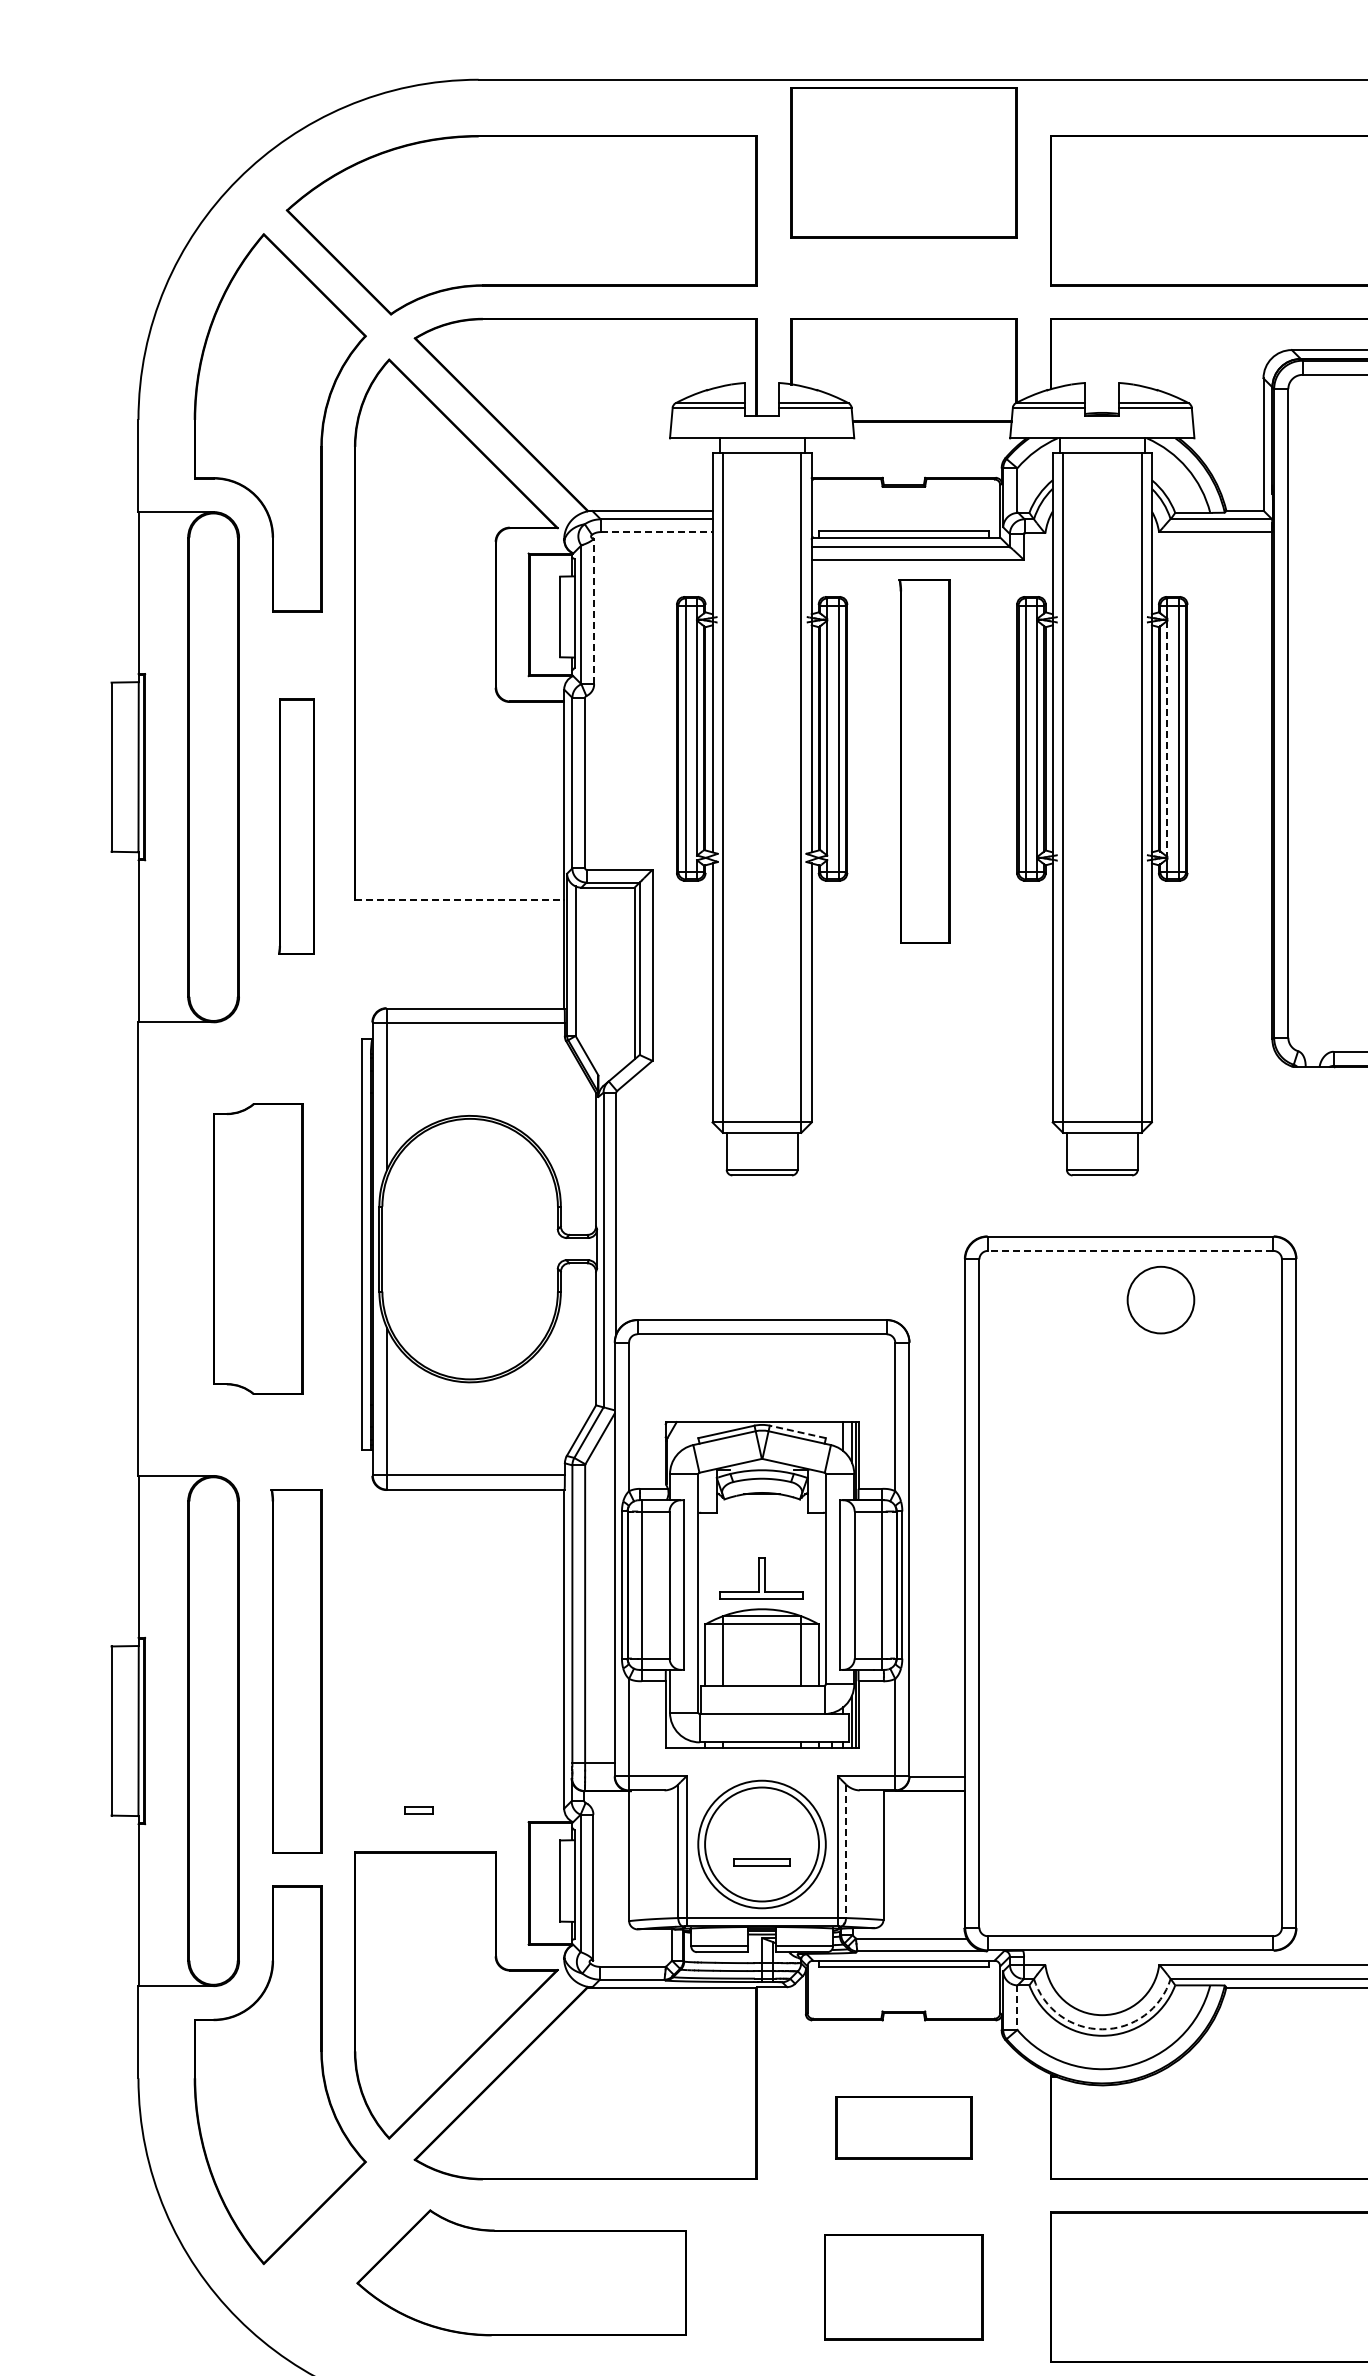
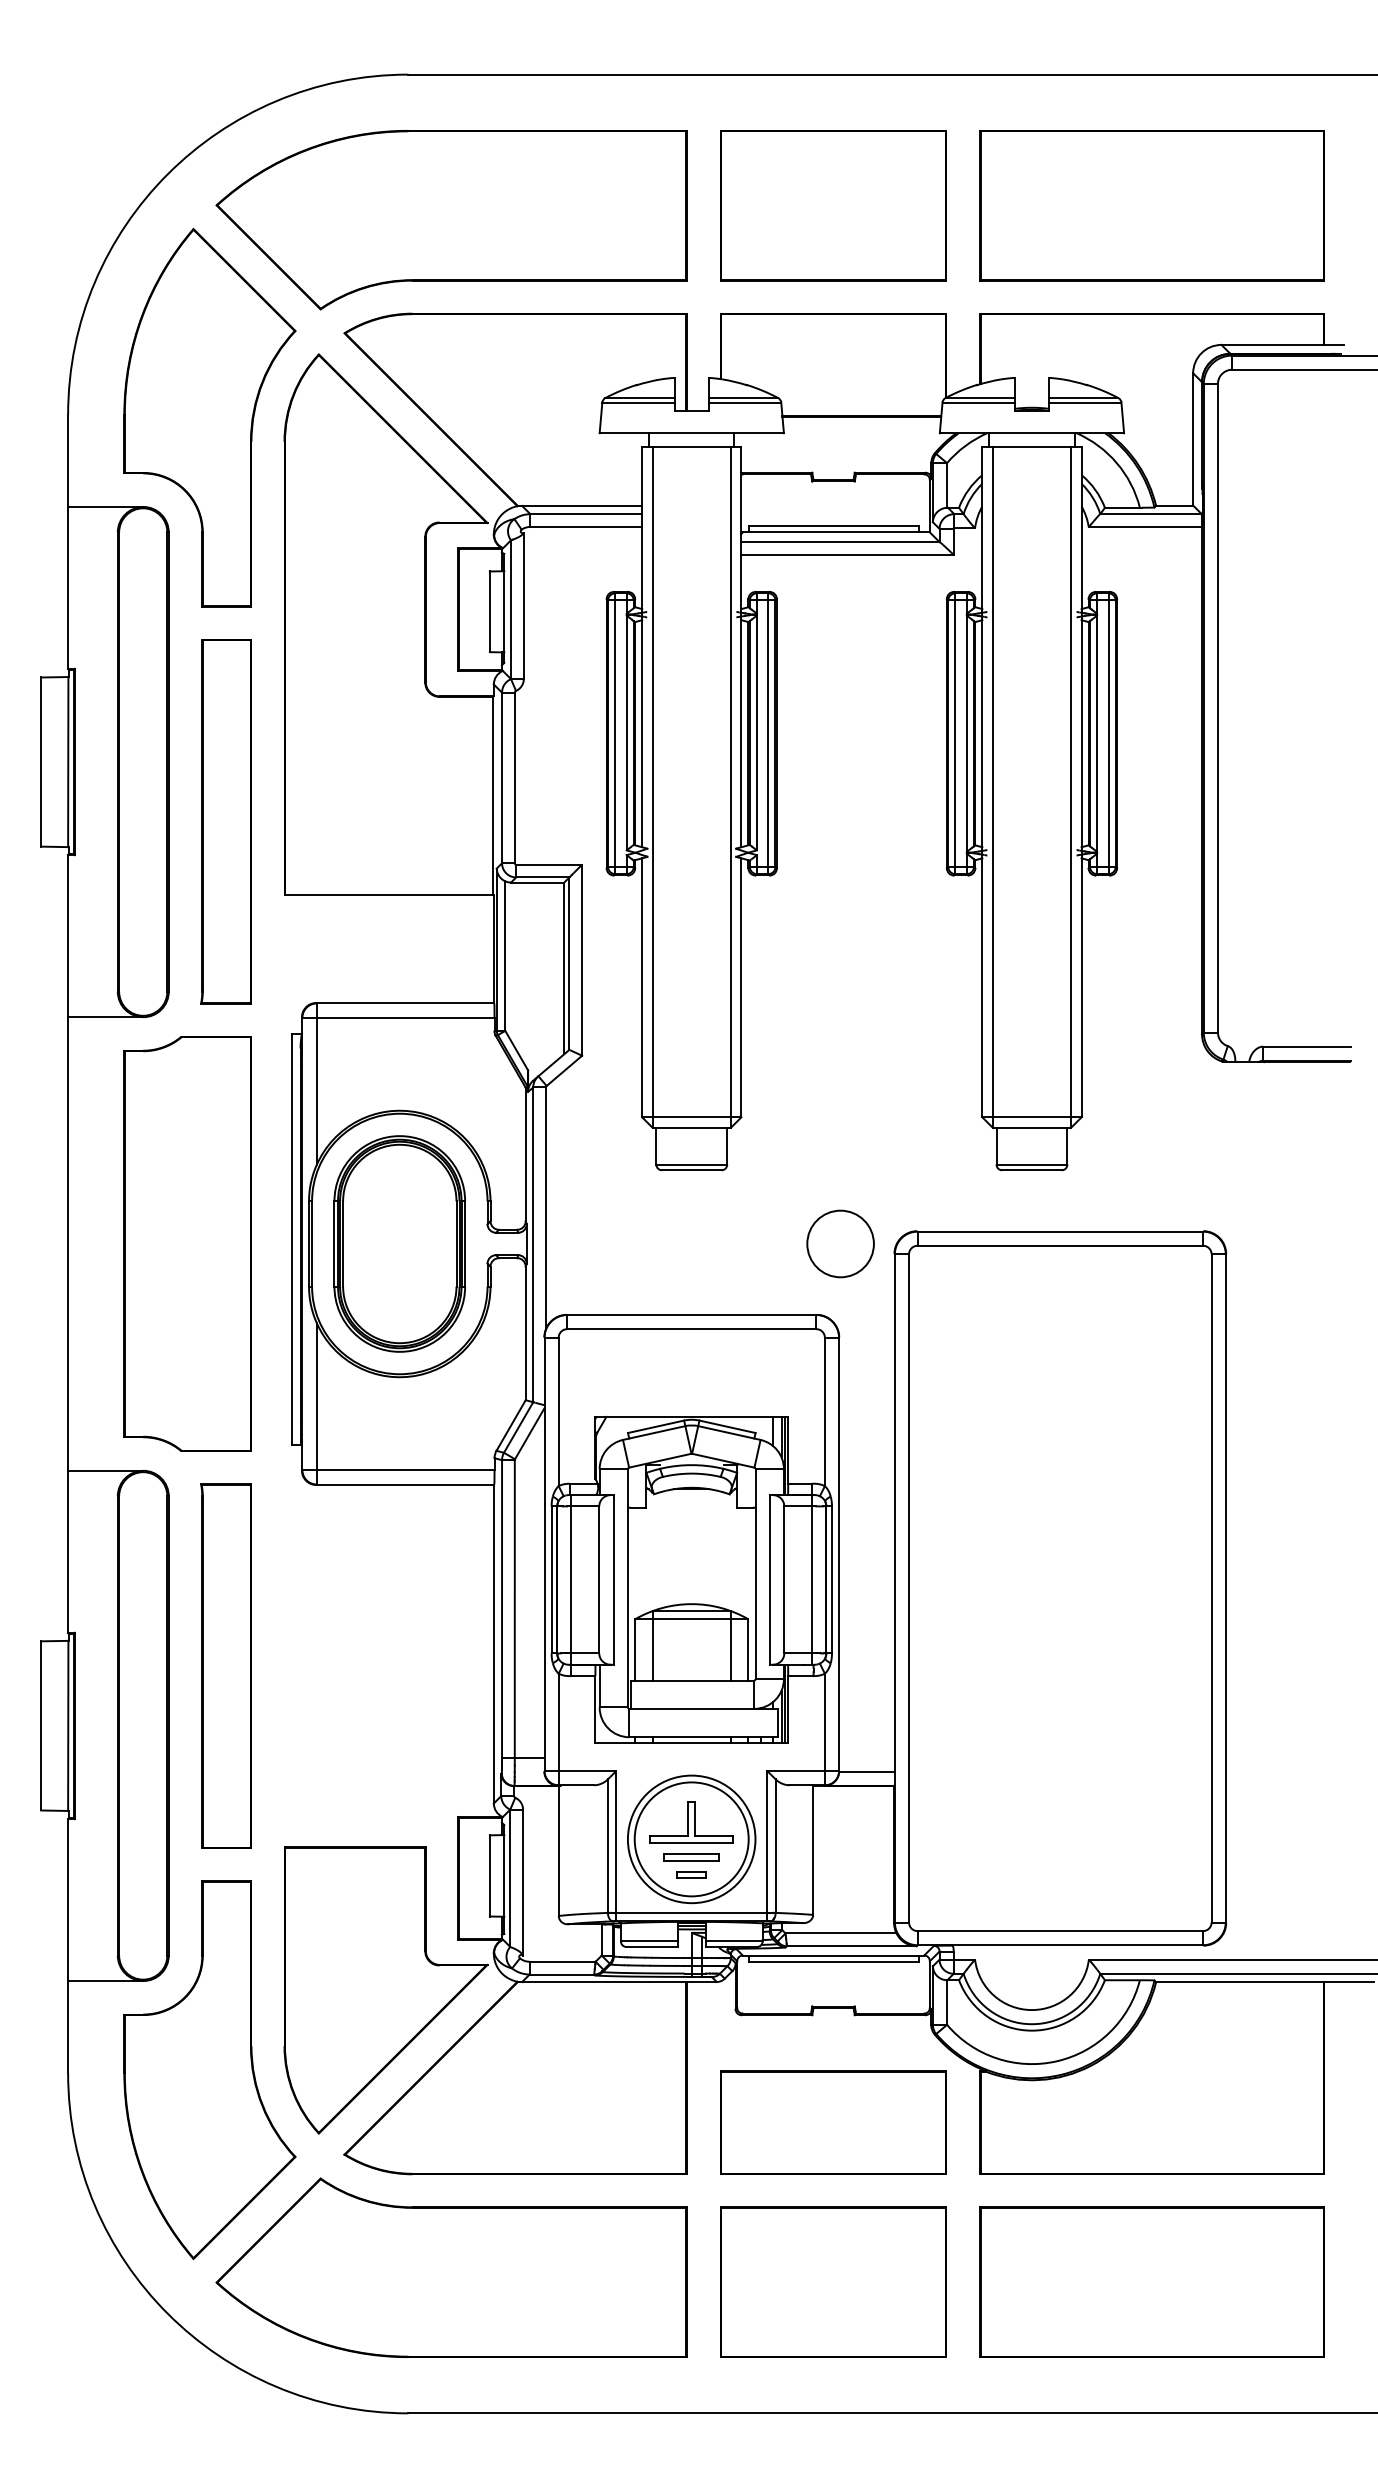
part: (903, 162) -> (833, 205), moved
line: (656, 531) -> (586, 526), dashed -> solid
line: (593, 610) -> (523, 605), dashed -> solid
line: (1167, 739) -> (1097, 734), dashed -> solid
part: (923, 760) -> (853, 755), removed
part: (295, 826) -> (225, 821), size x1.43
line: (459, 900) -> (389, 895), dashed -> solid
part: (257, 1248) -> (187, 1243), size x1.43
part: (469, 1248) -> (399, 1243), added
line: (1130, 1250) -> (1060, 1245), dashed -> solid
circle: (1160, 1299) -> (840, 1243), moved
line: (797, 1431) -> (727, 1426), dashed -> solid
part: (761, 1578) -> (691, 1822), moved
part: (418, 1809) -> (691, 1874), moved
line: (845, 1851) -> (775, 1846), dashed -> solid
line: (1017, 2008) -> (947, 2003), dashed -> solid
arc: (1101, 2029) -> (1031, 2024), dashed -> solid
part: (903, 2127) -> (833, 2122), size x1.67
part: (521, 2272) -> (451, 2267), size x1.43
part: (903, 2286) -> (833, 2281), size x1.43

